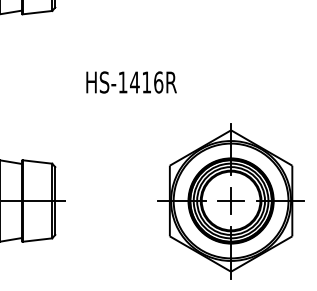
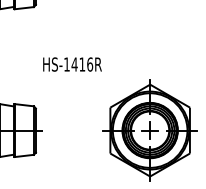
text: (131, 82) -> (72, 64), moved

